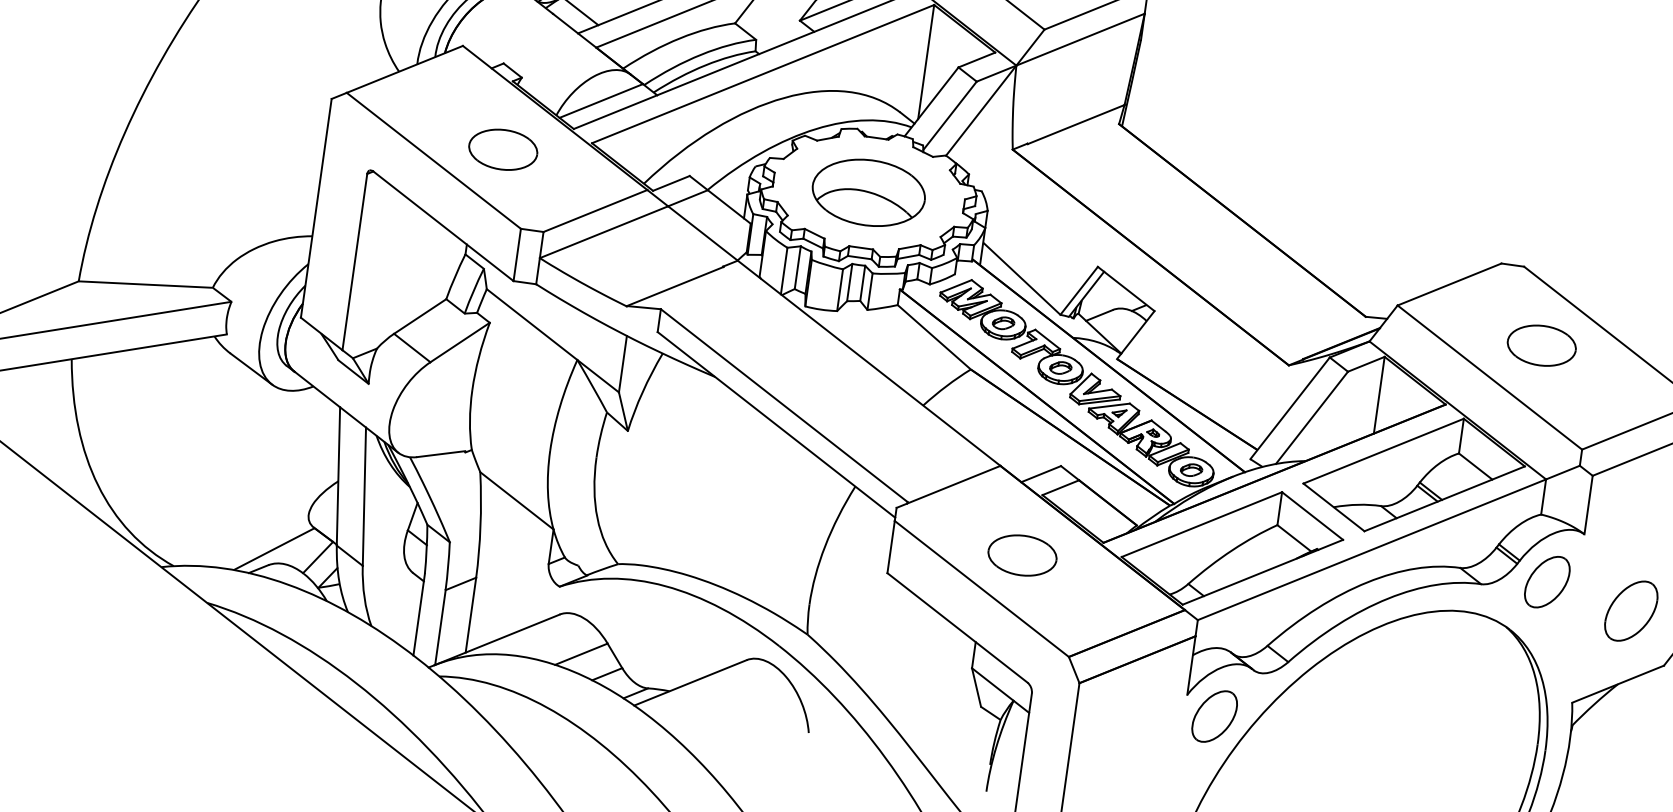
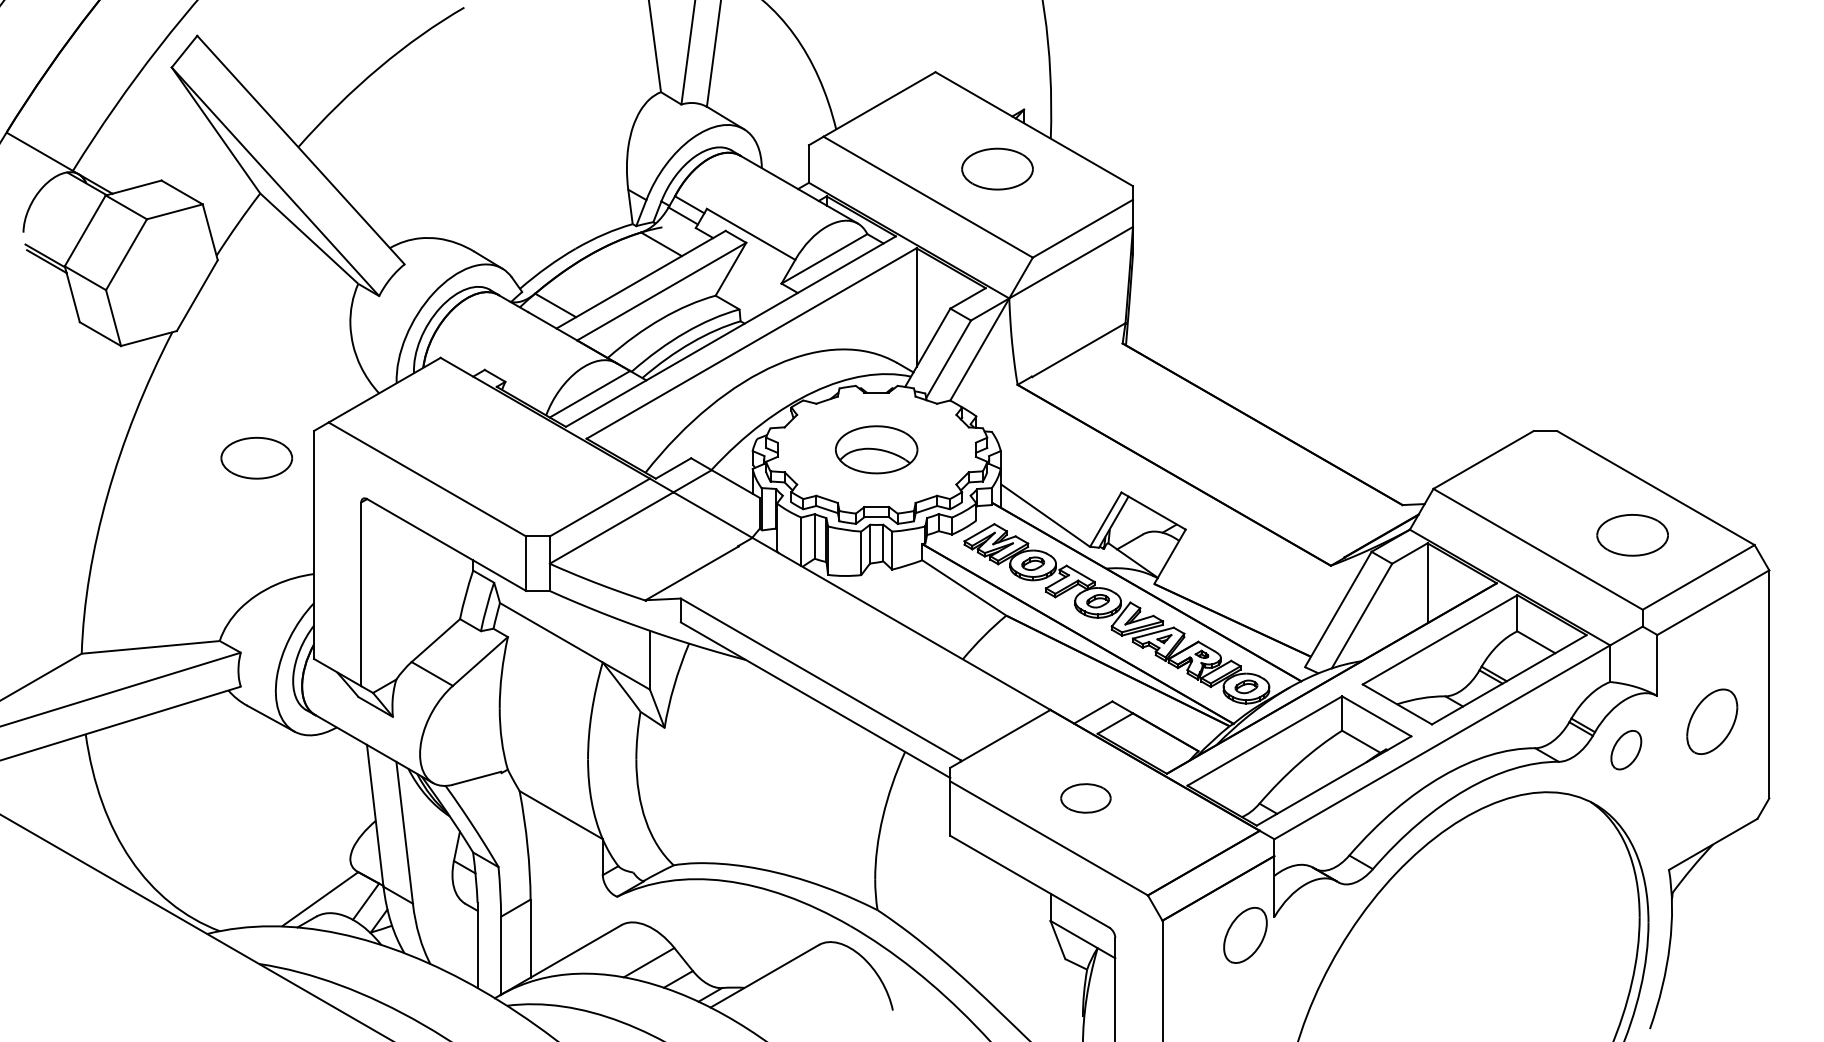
part: (503, 149) -> (256, 457), moved
part: (868, 192) -> (876, 449), size x0.7
part: (1541, 345) -> (1632, 535), moved
part: (1022, 555) -> (1085, 798), size x0.7
part: (1547, 581) -> (1626, 749), size x0.7
part: (1631, 610) -> (1712, 721), moved
part: (1214, 716) -> (1245, 935), moved

